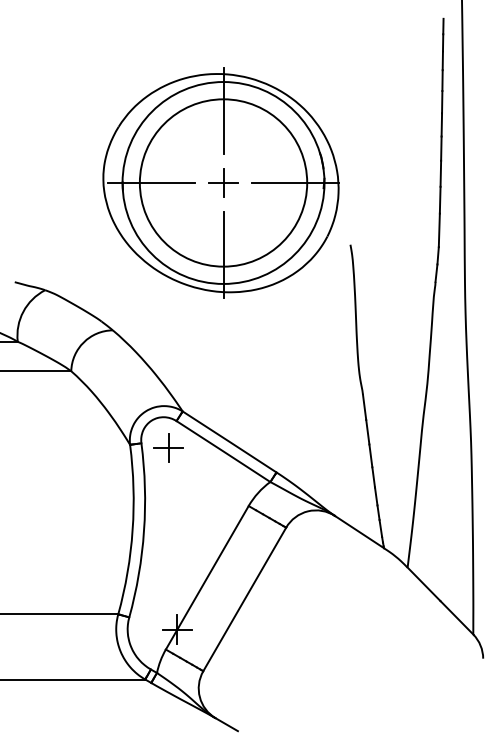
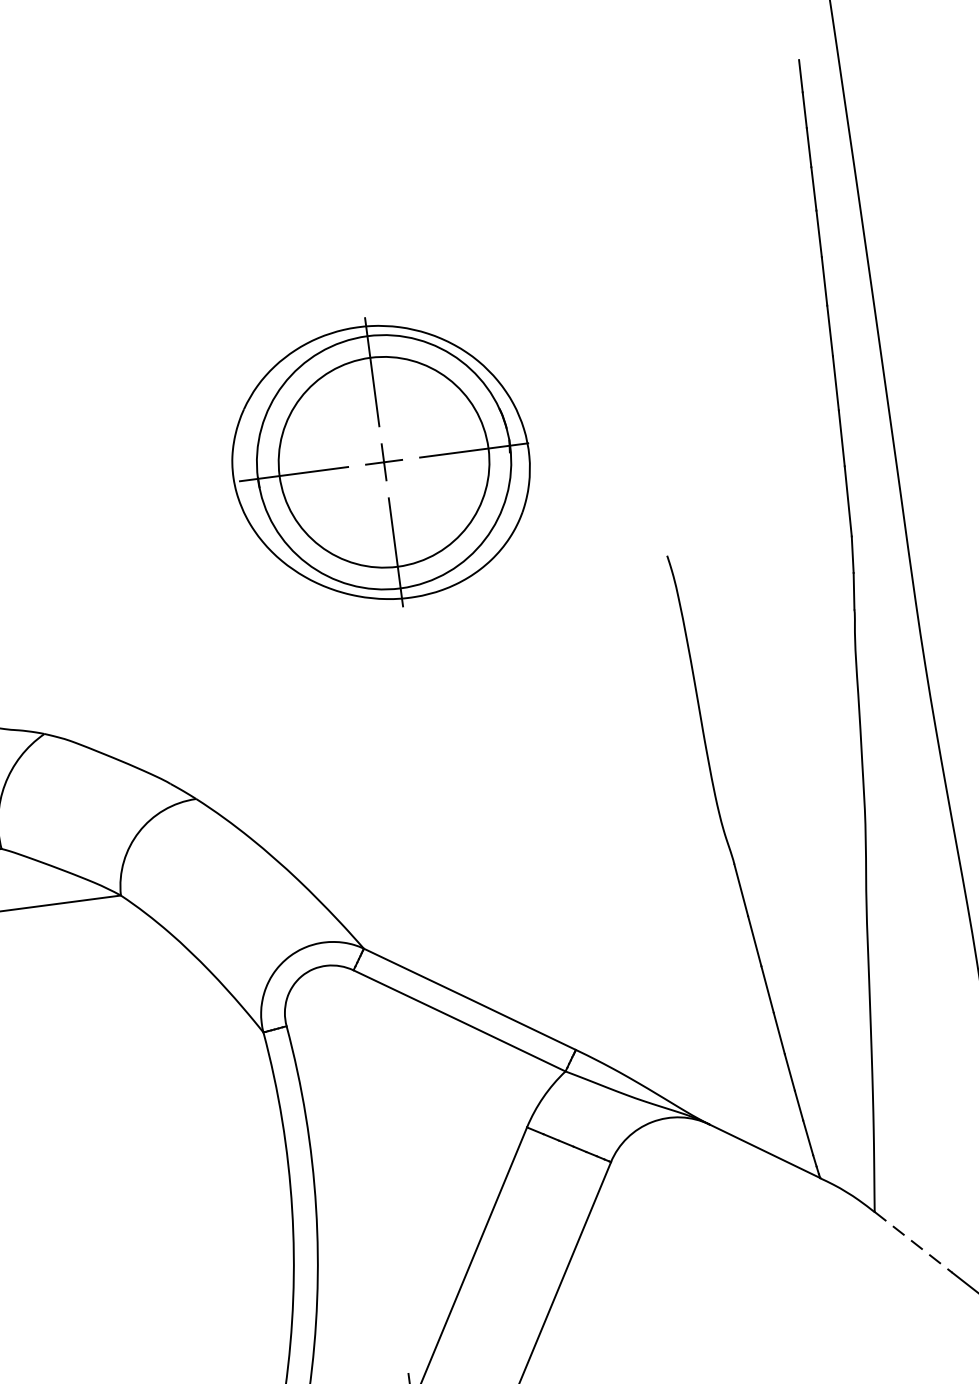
part: (220, 182) -> (379, 461), size x0.6
part: (168, 447) -> (344, 1027), removed
line: (424, 584) -> (914, 1242), solid -> dashed

